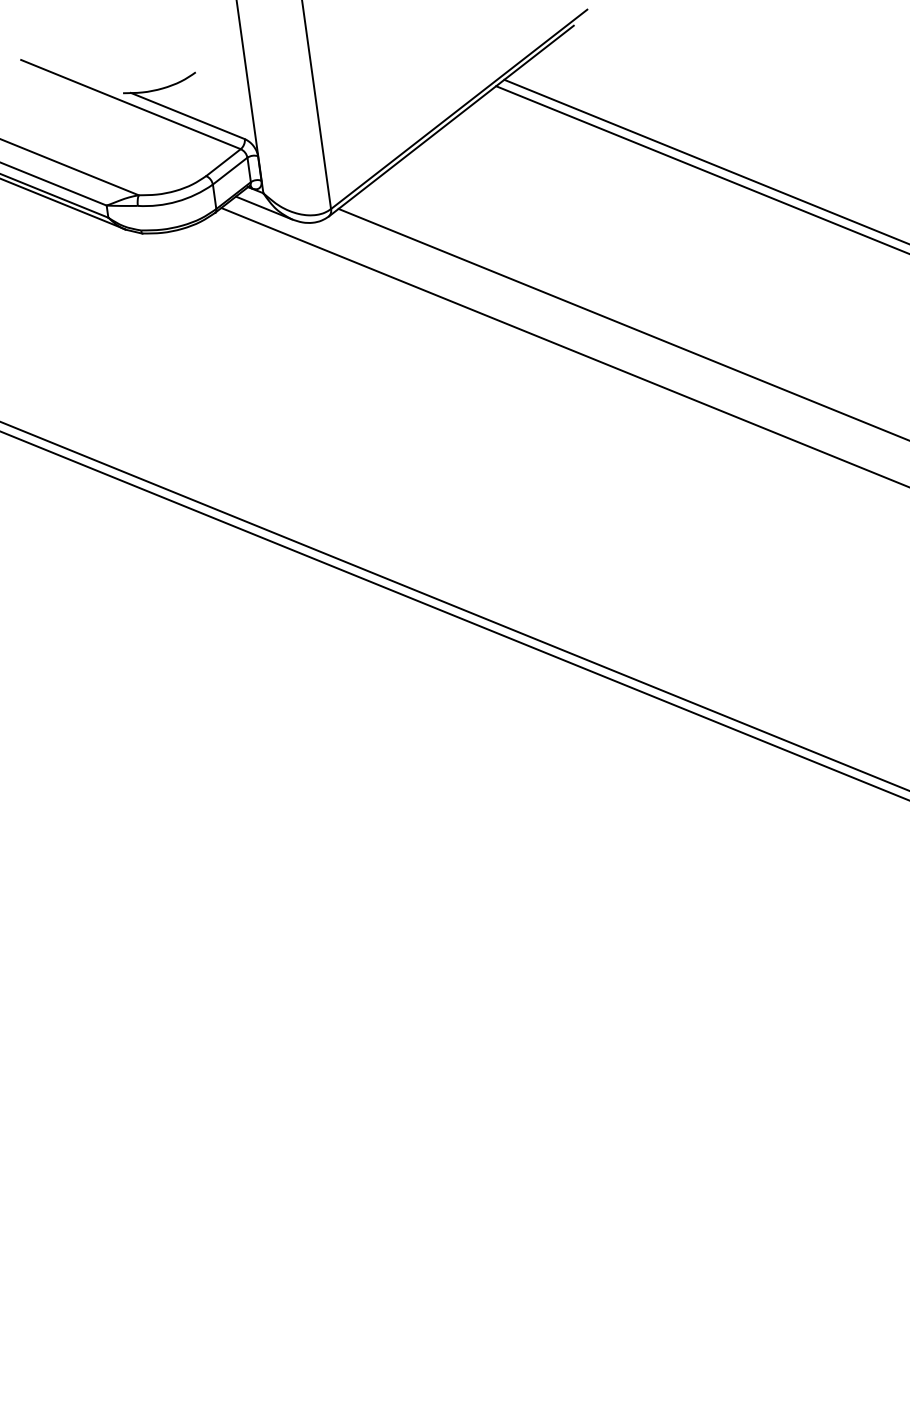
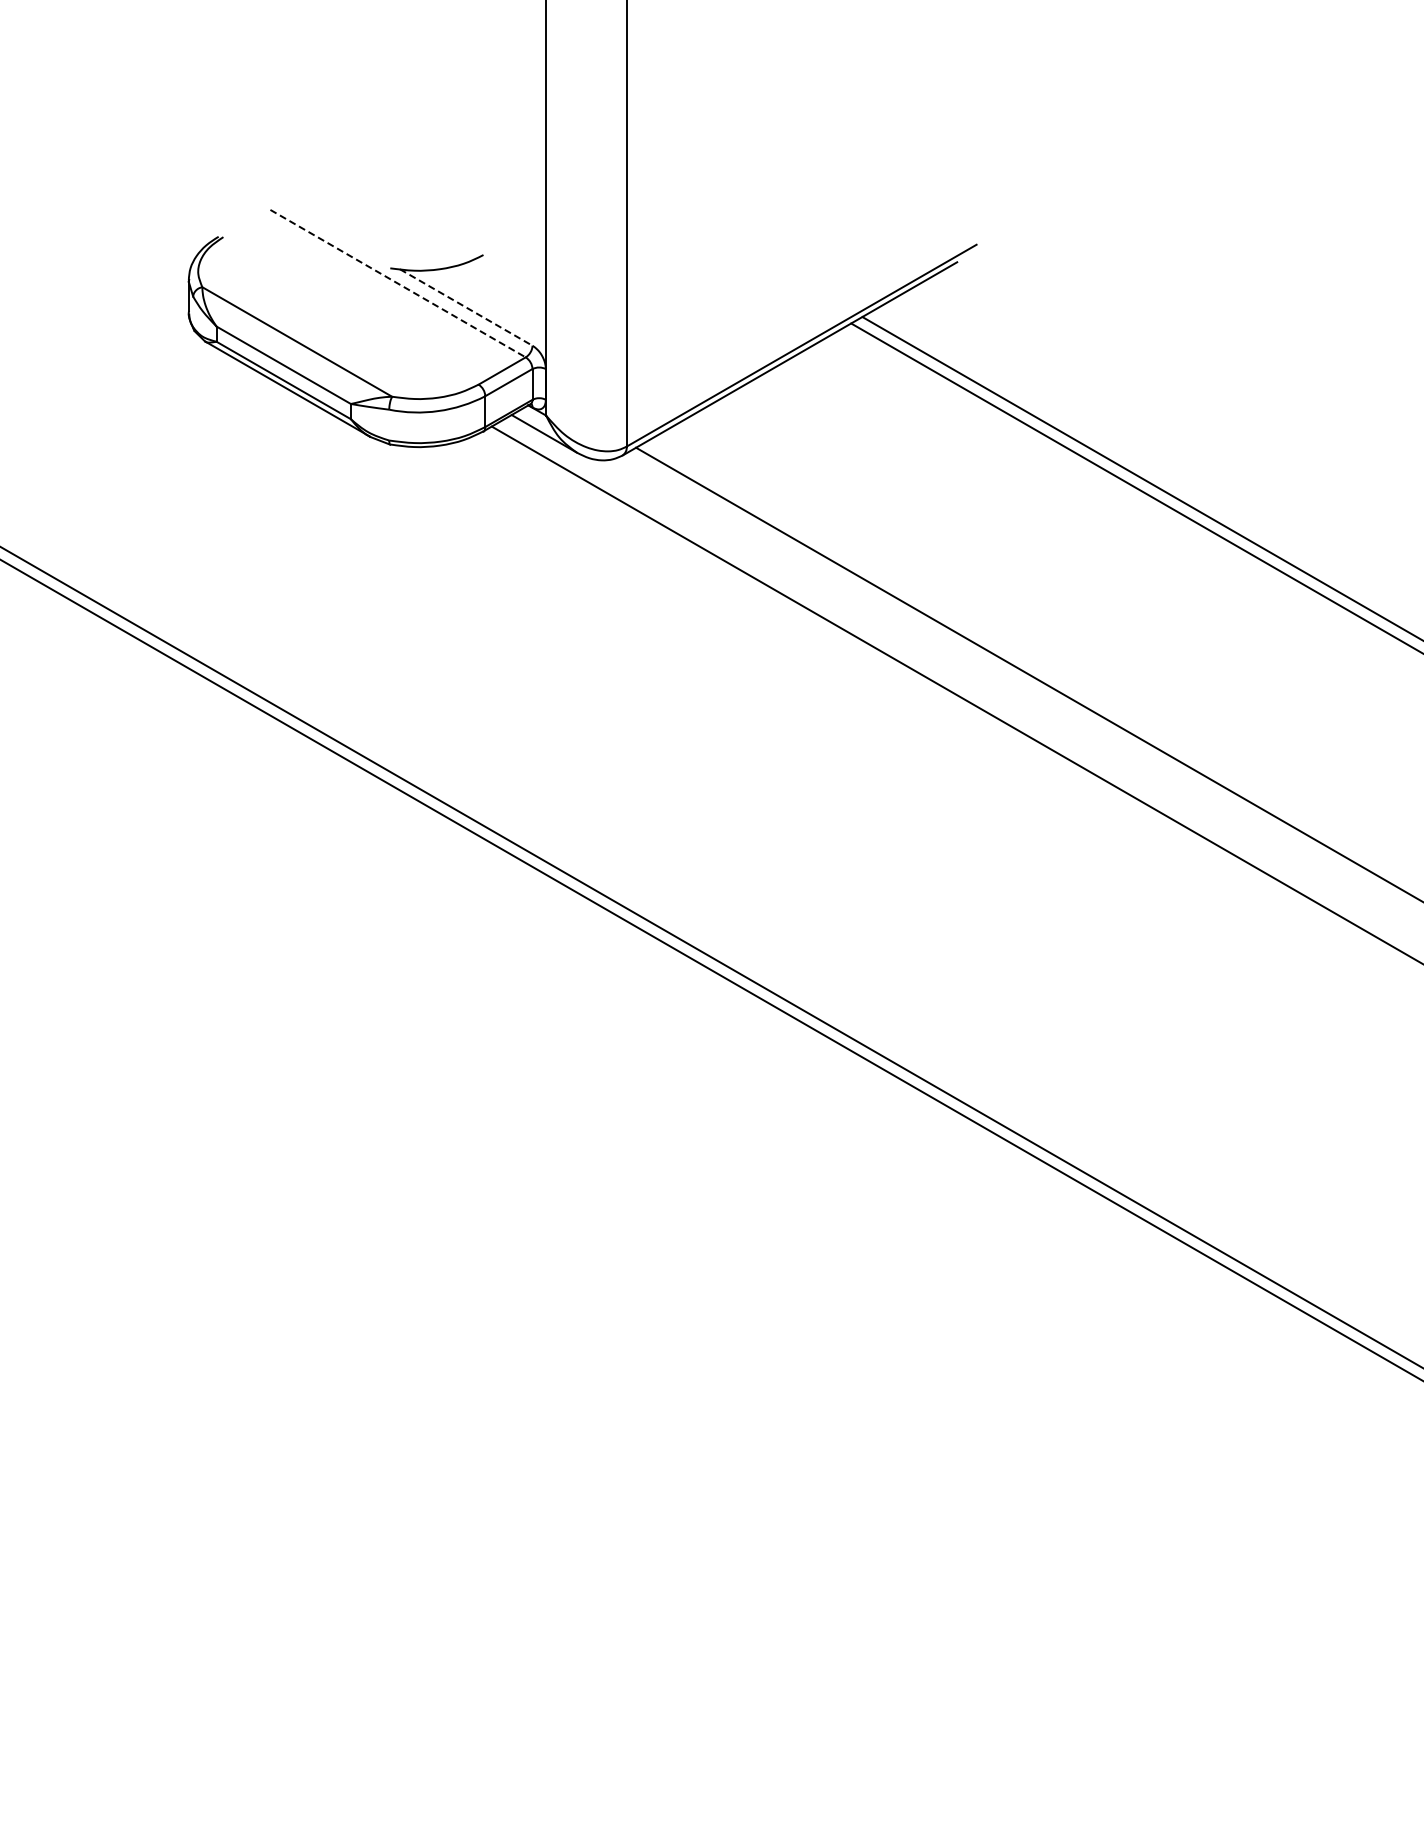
line: (131, 104) -> (398, 283), solid -> dashed
line: (188, 116) -> (466, 307), solid -> dashed

